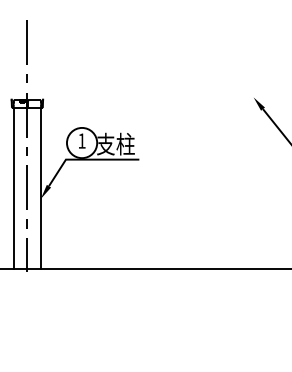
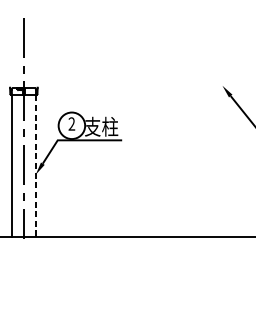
text: (81, 140) -> (71, 123), 1 -> 2
line: (40, 188) -> (35, 165), solid -> dashed

